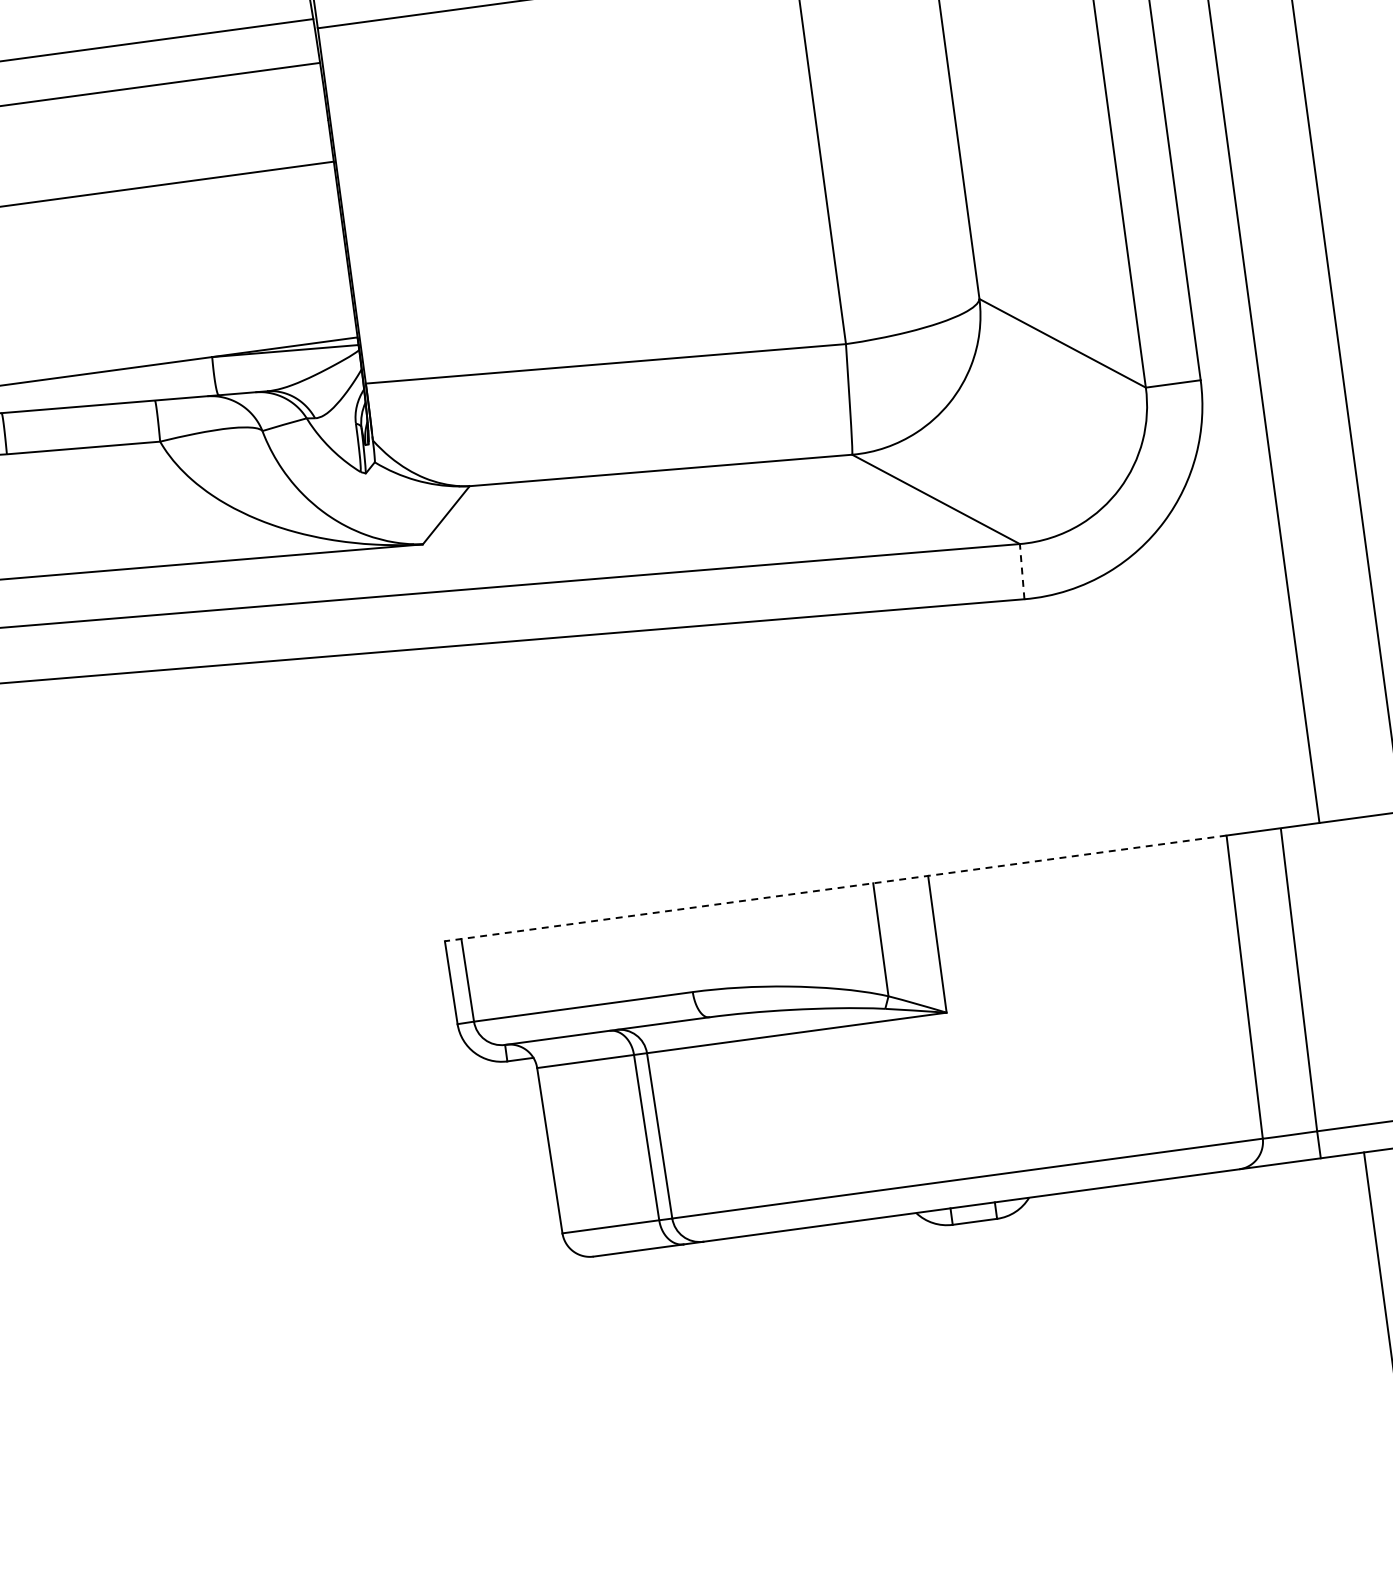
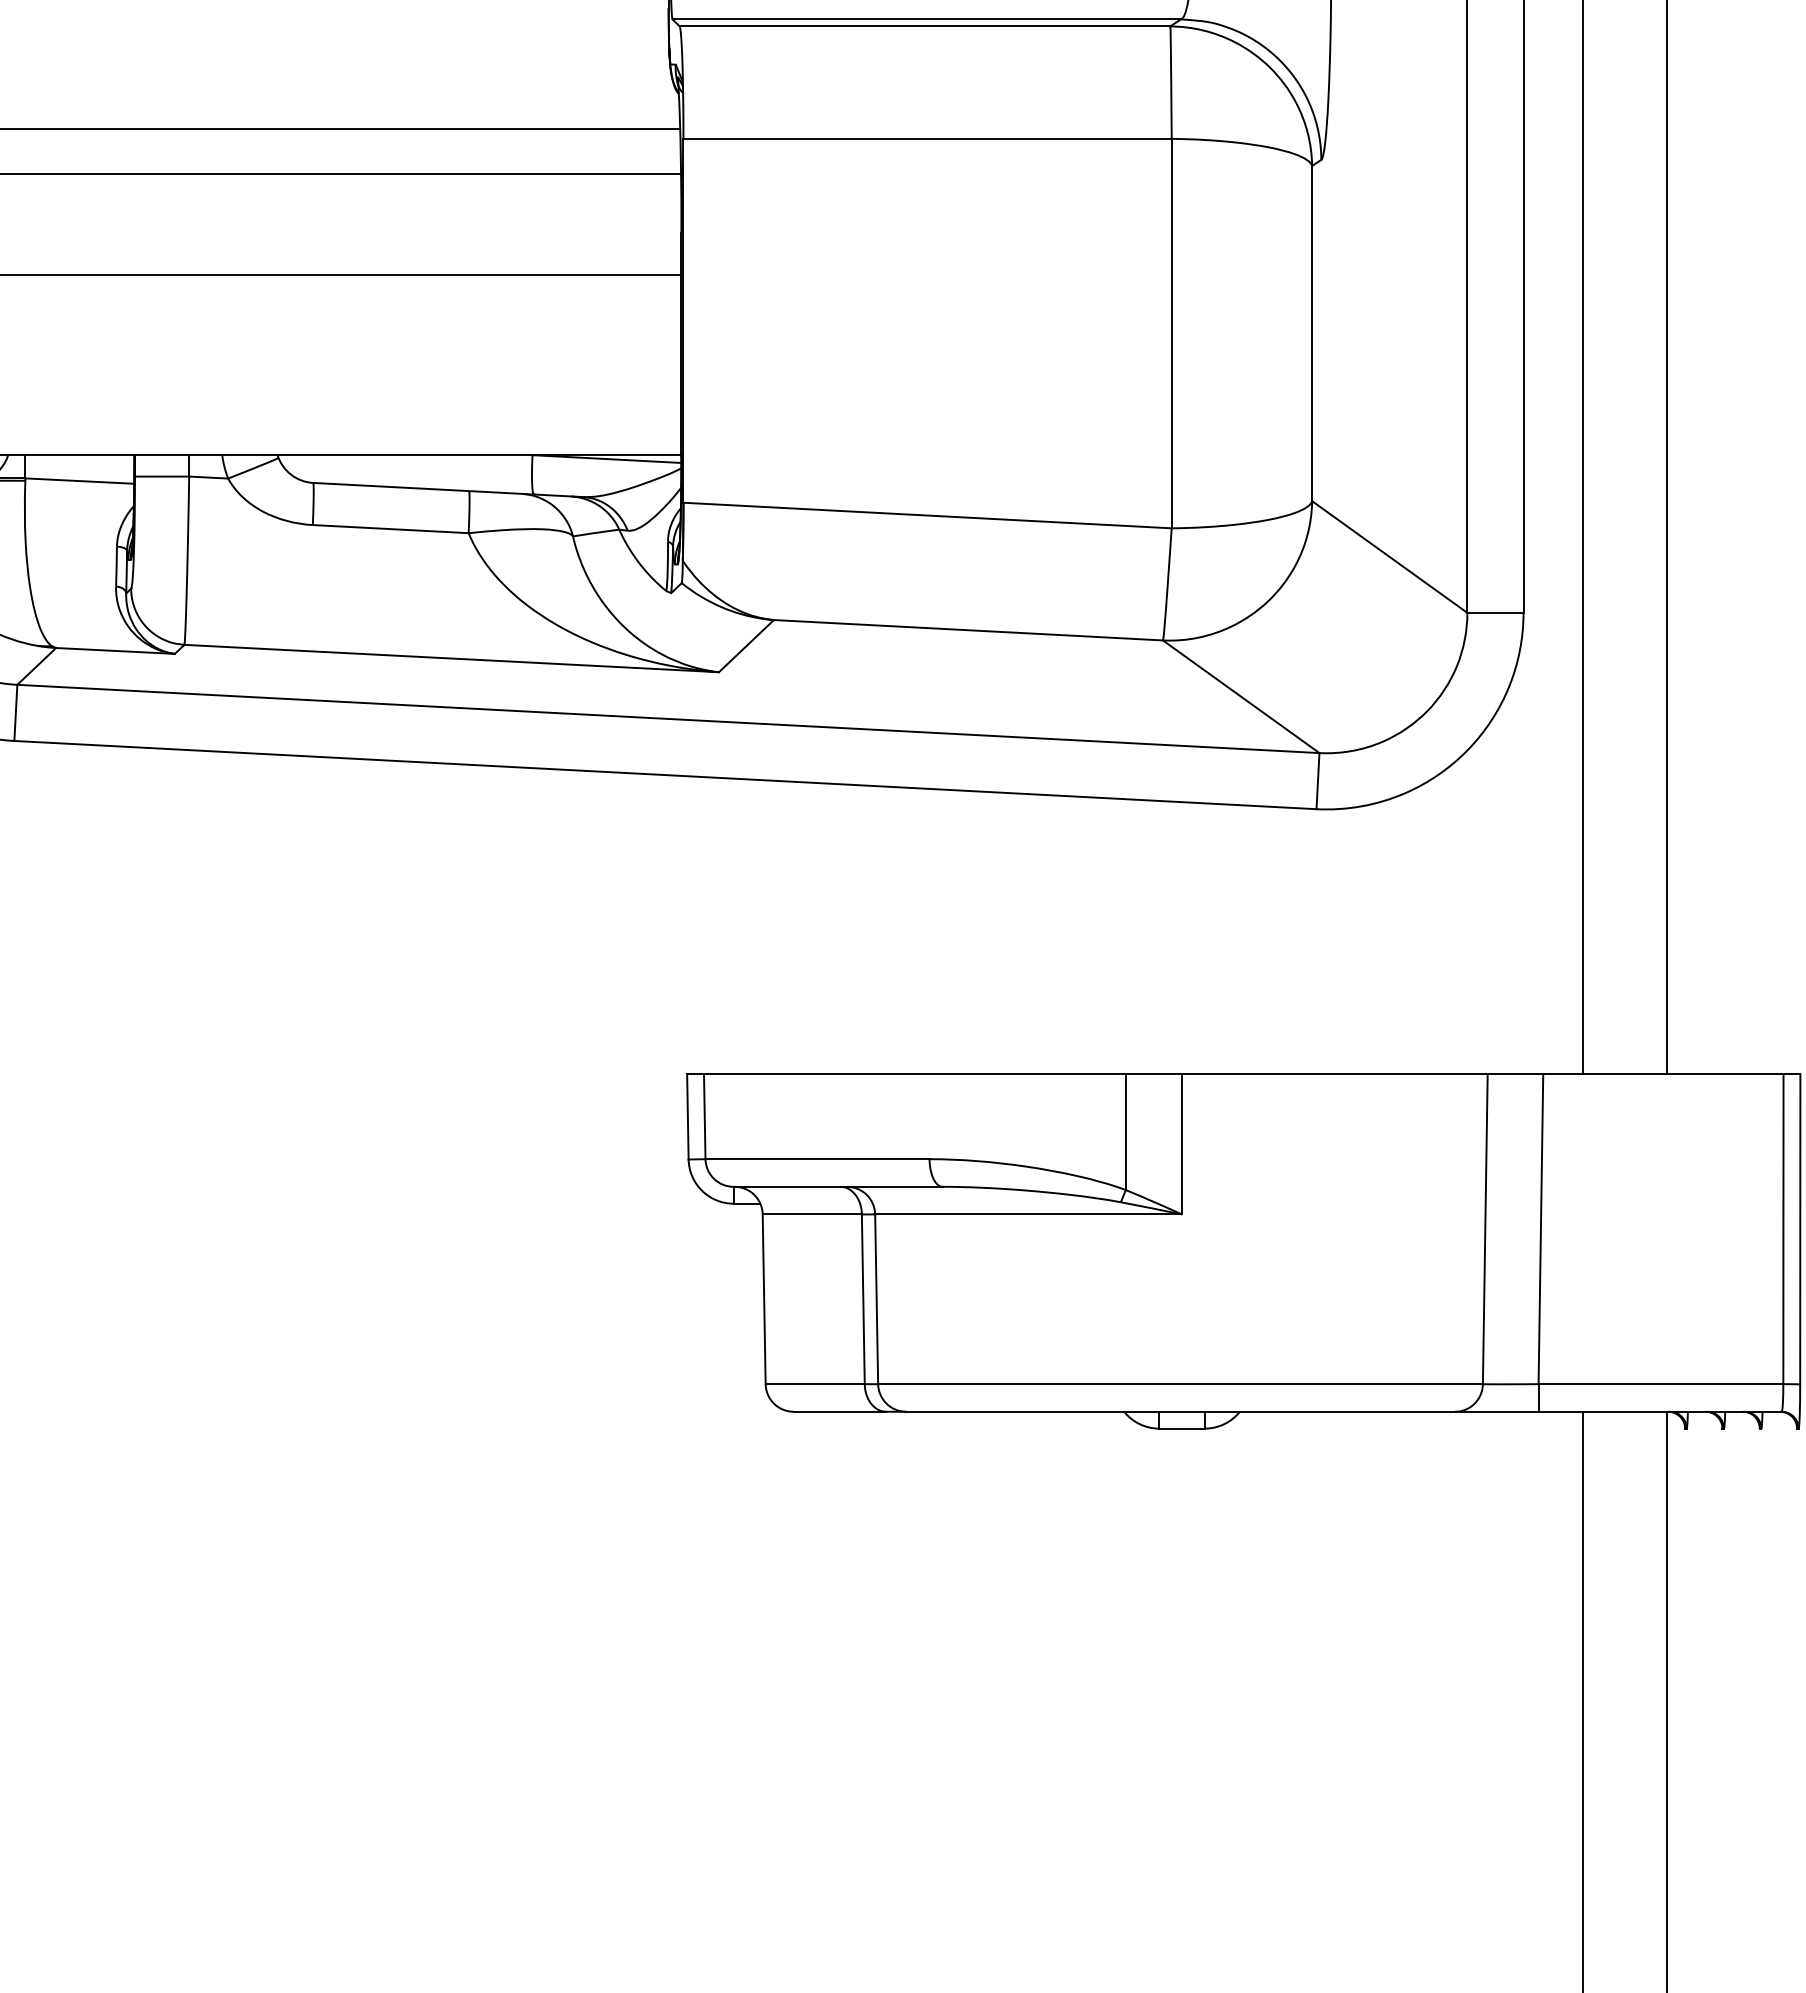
line: (1022, 570) -> (1318, 780), dashed -> solid
line: (834, 888) -> (1086, 1074), dashed -> solid

